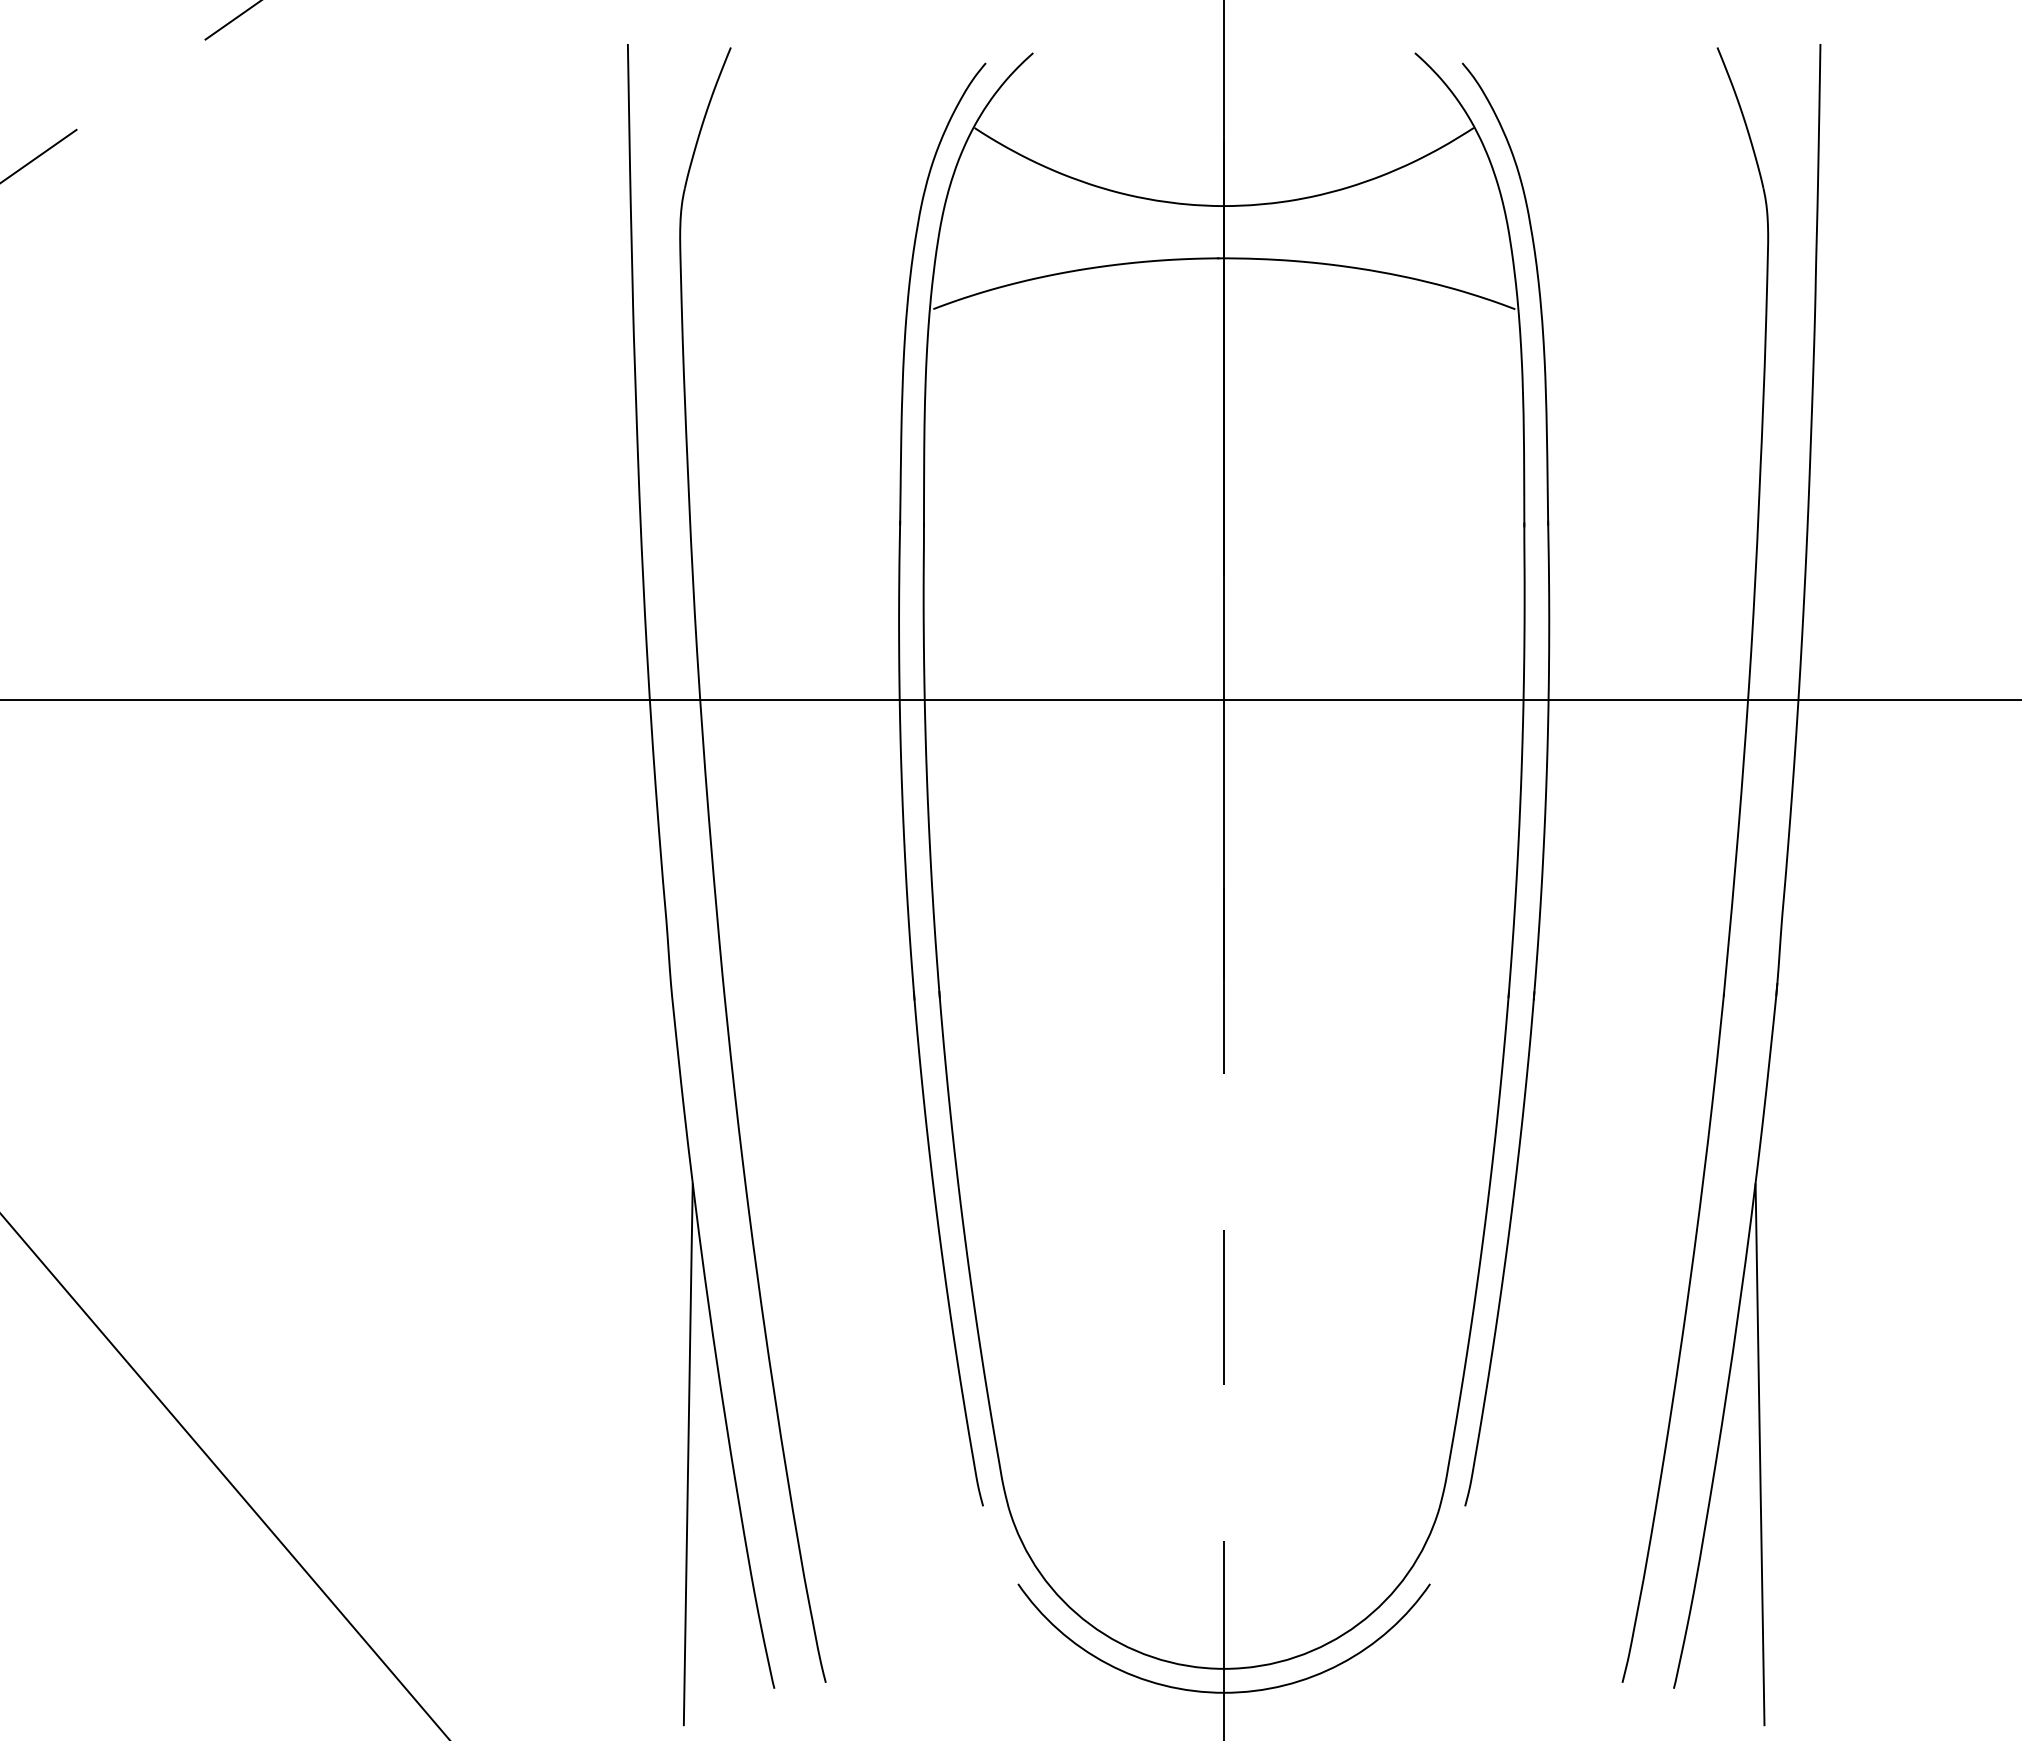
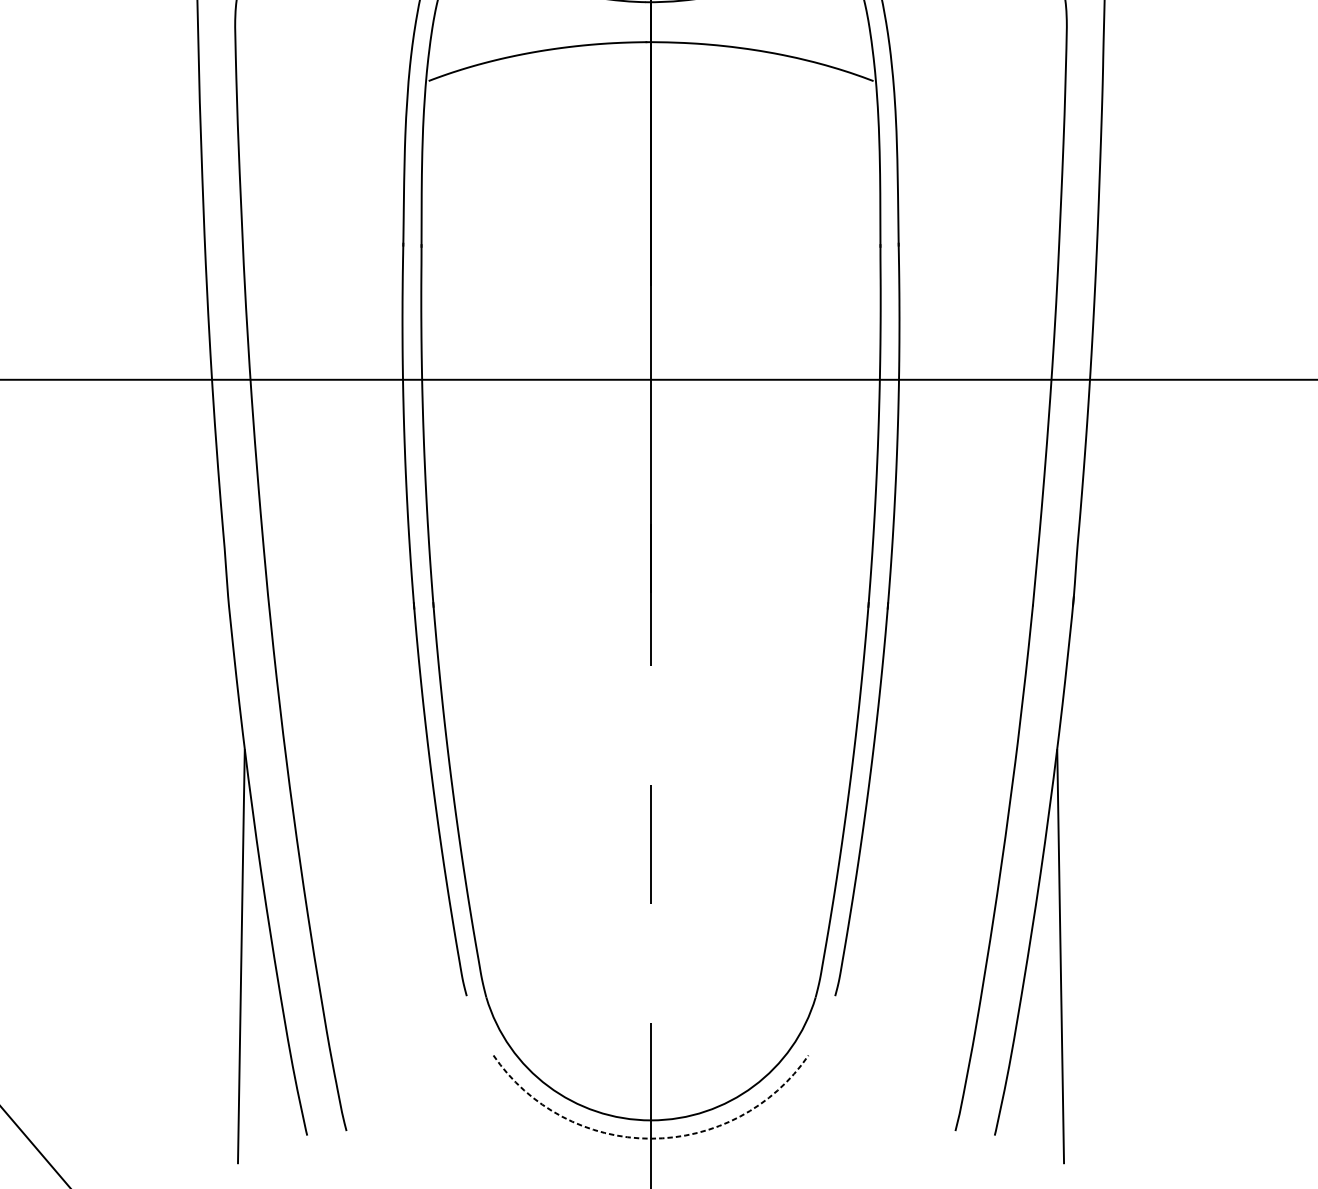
arc: (1224, 1692) -> (651, 1138), solid -> dashed

